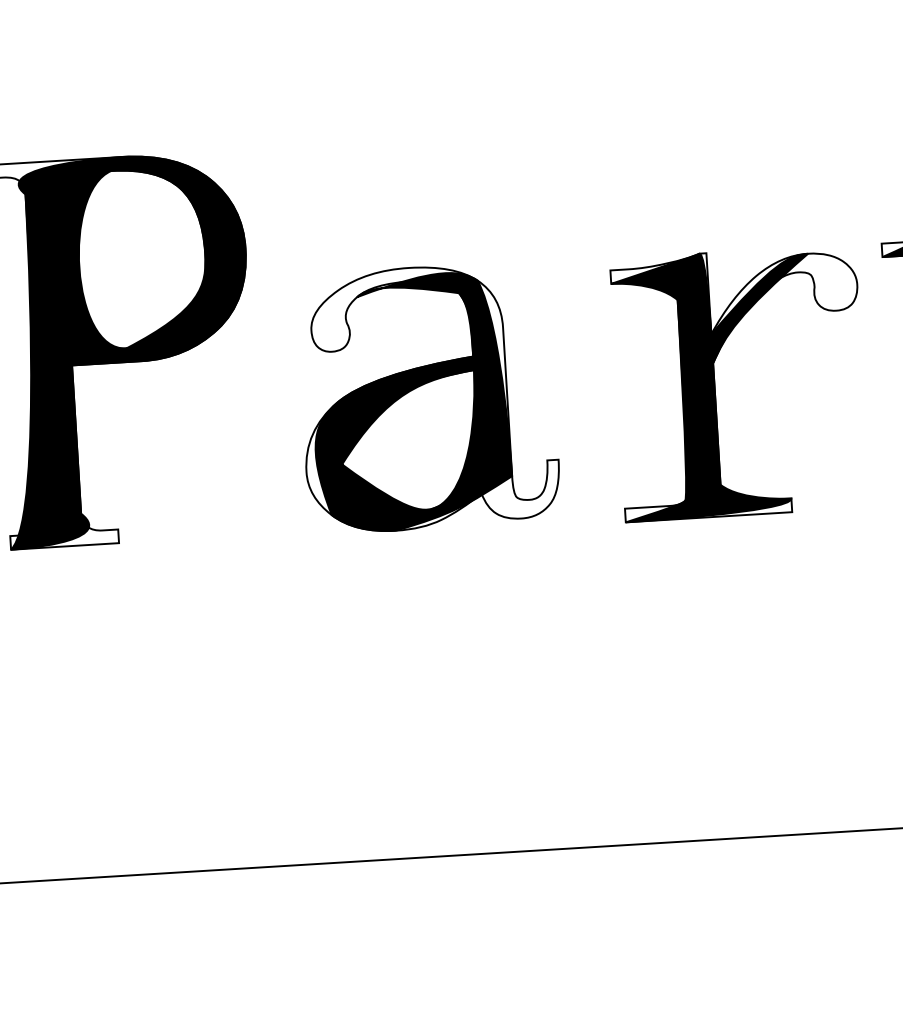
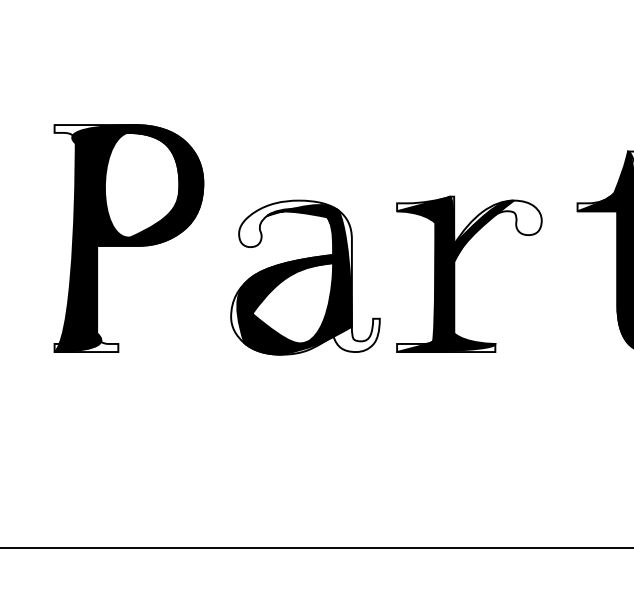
part: (716, 383) -> (455, 273), moved

